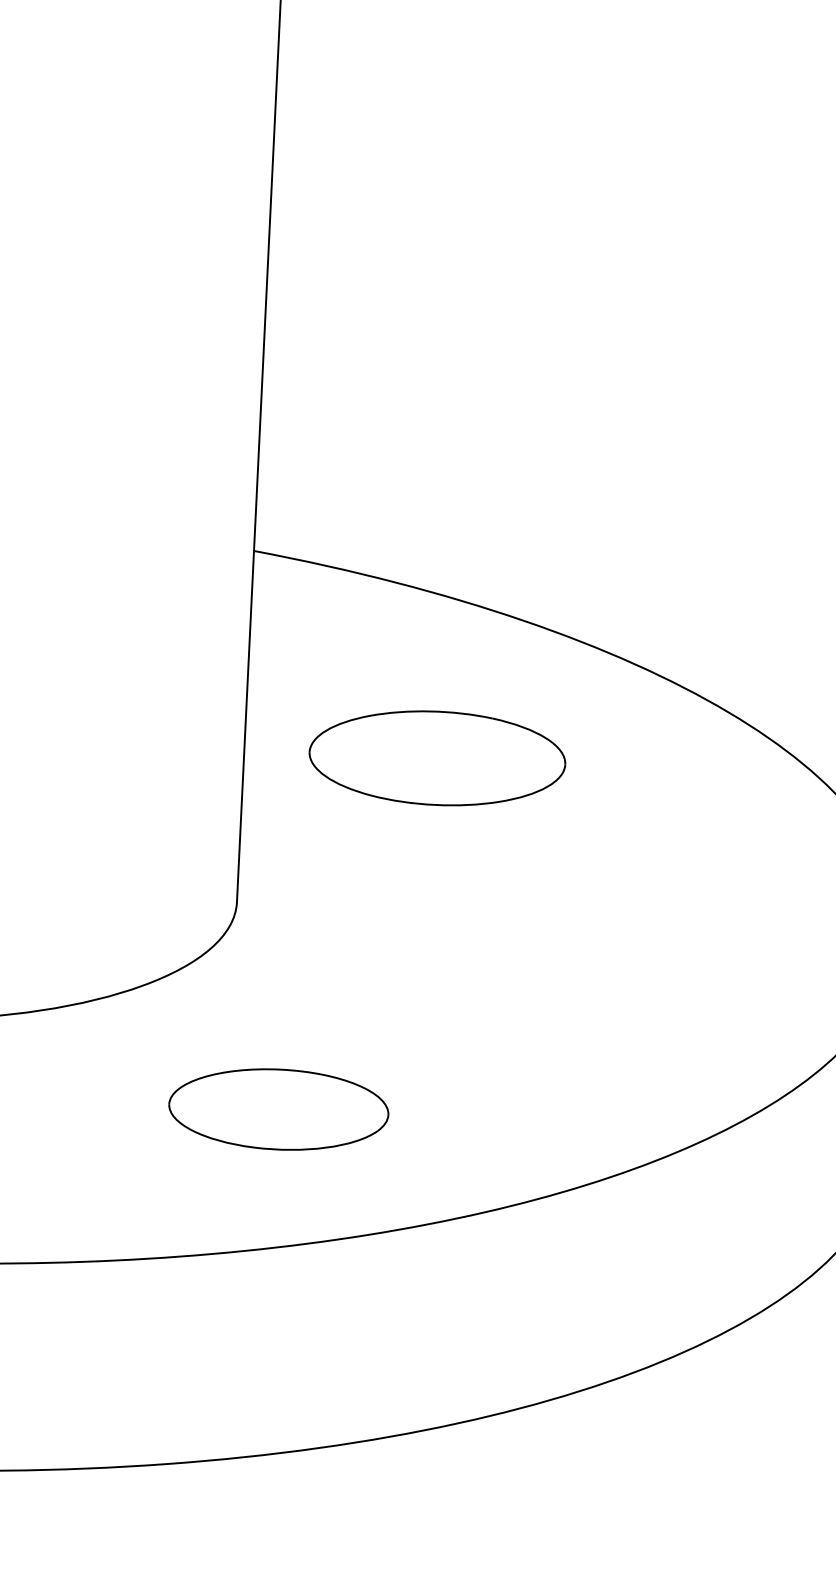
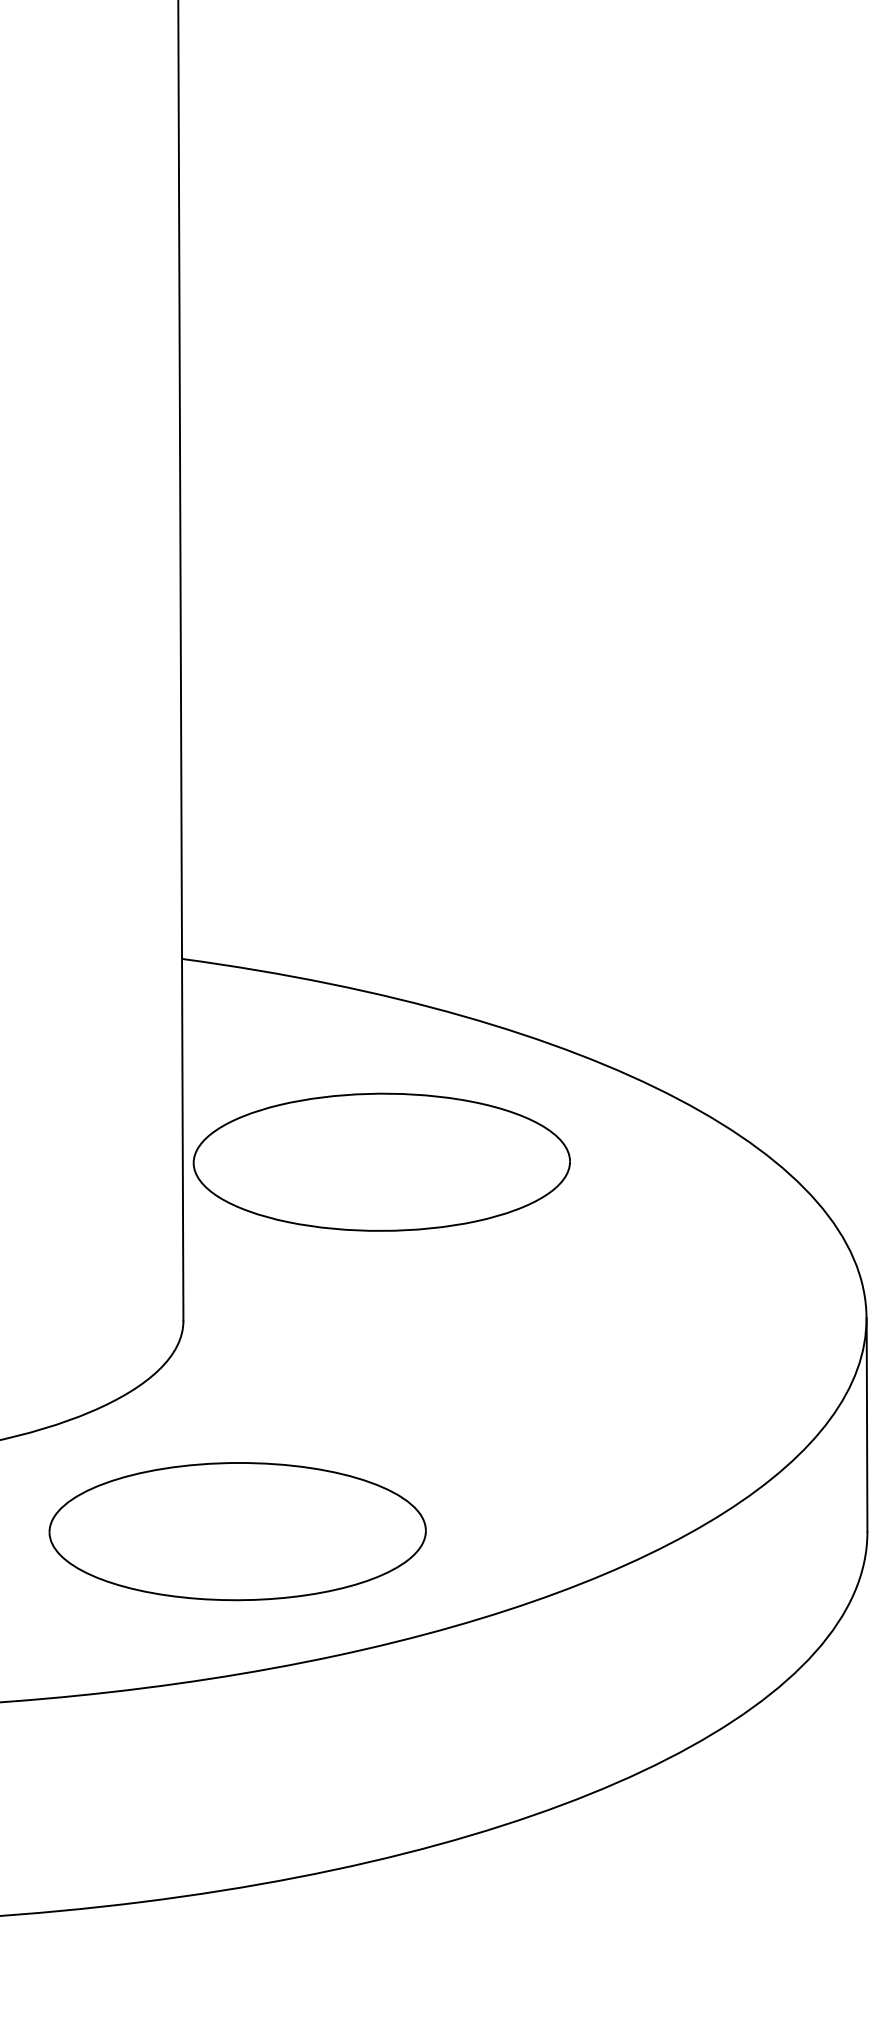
part: (437, 757) -> (381, 1161), size x1.43
part: (278, 1109) -> (237, 1531), size x1.67

